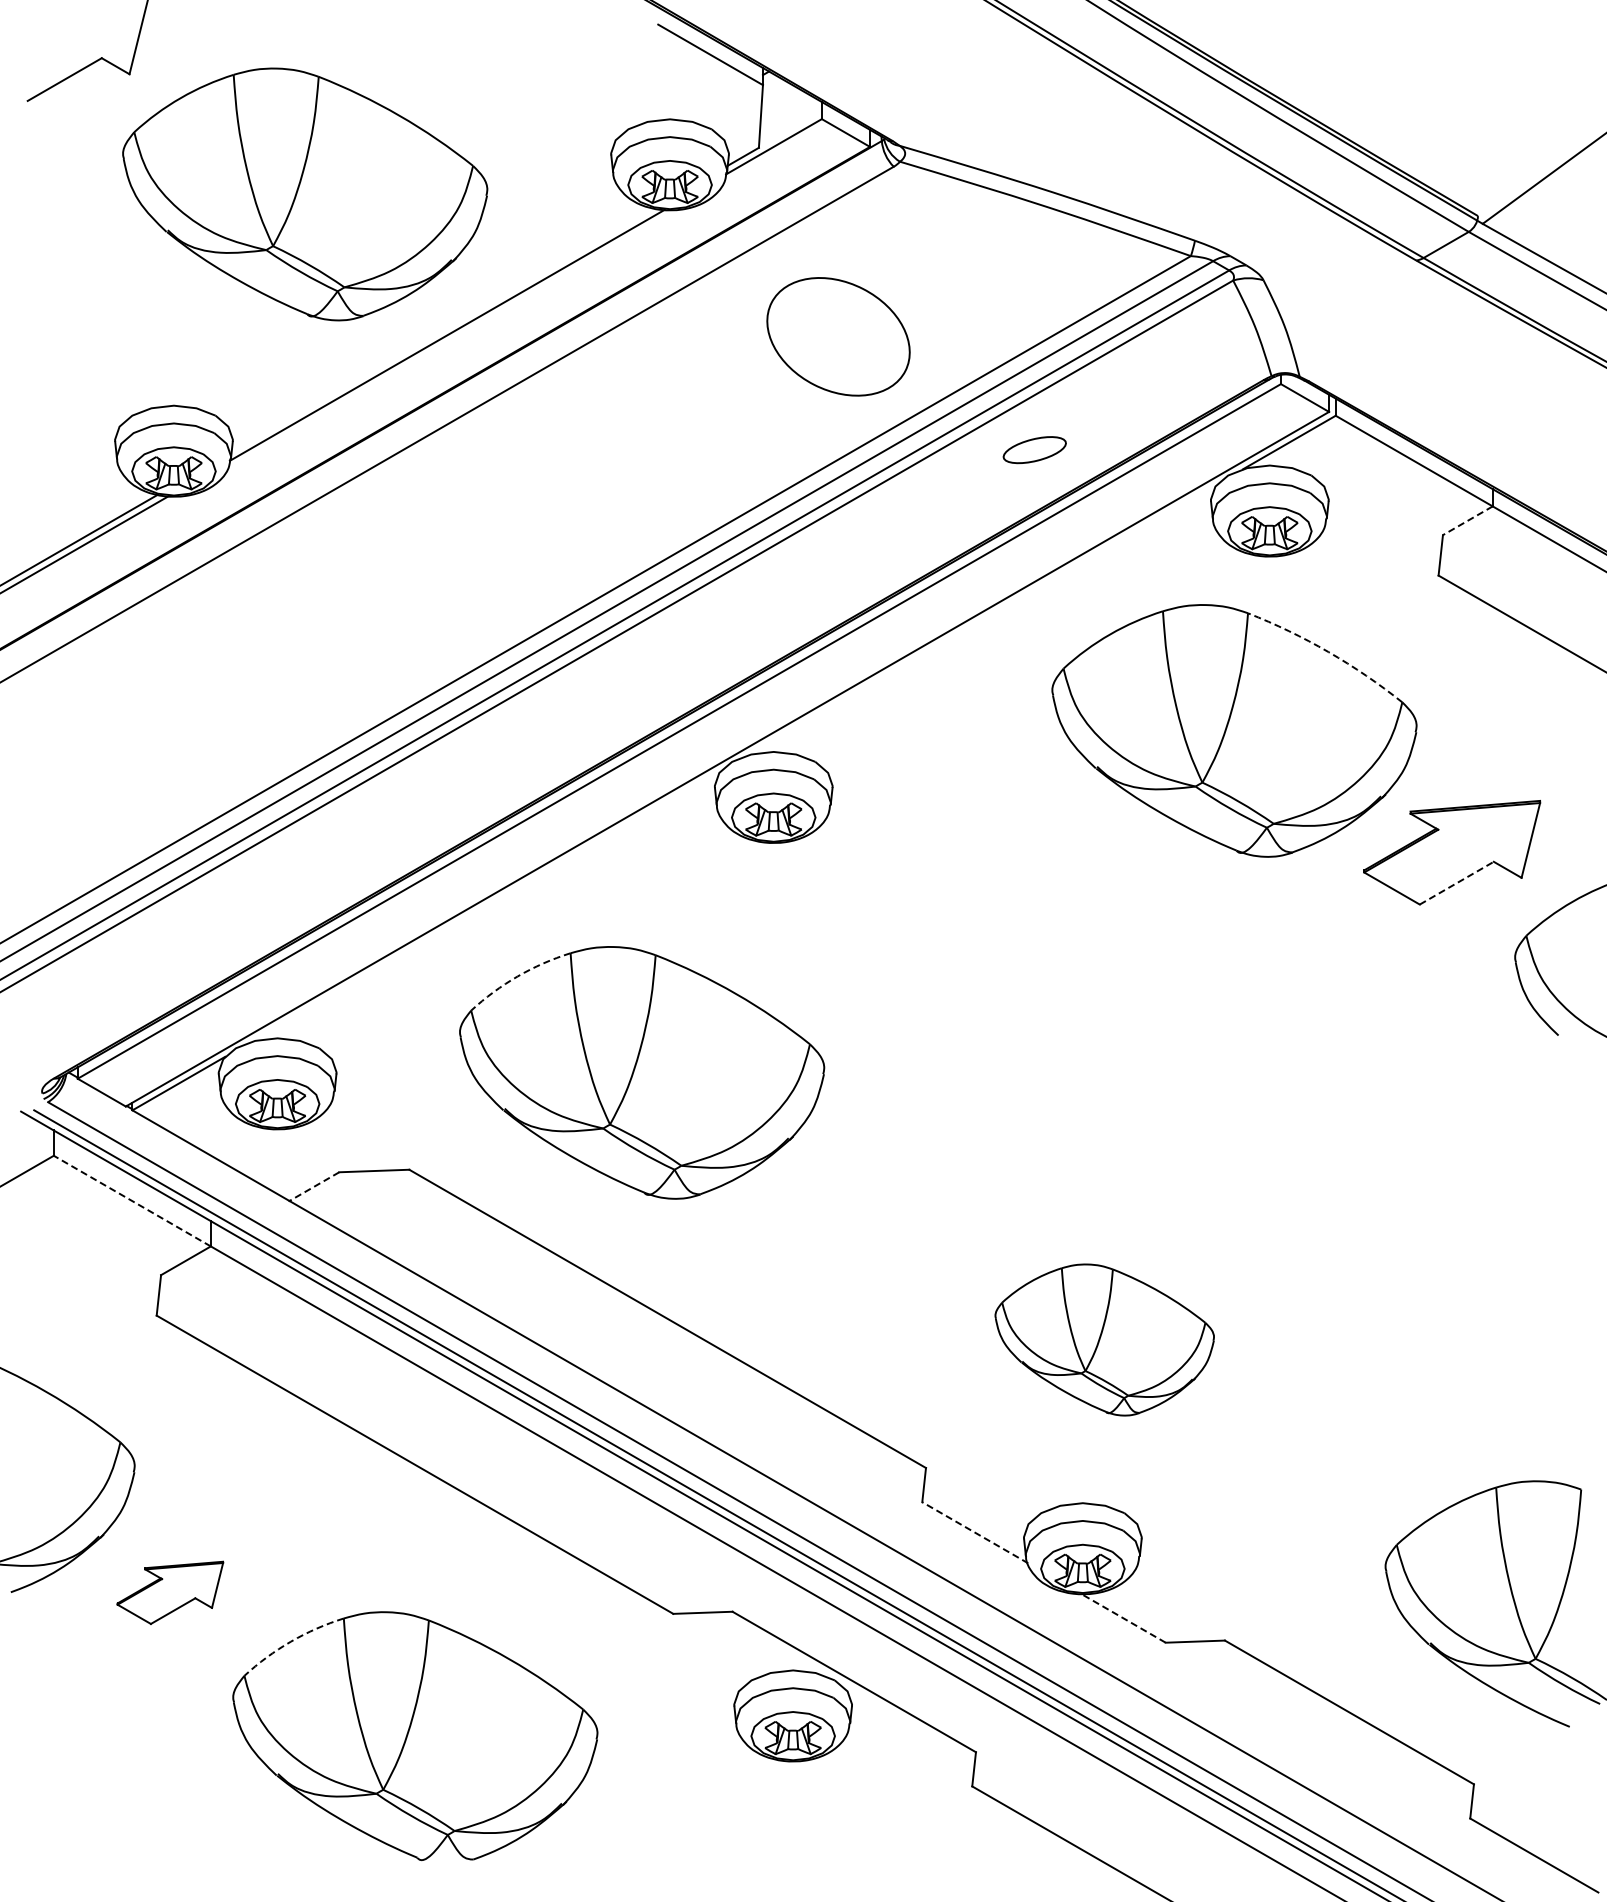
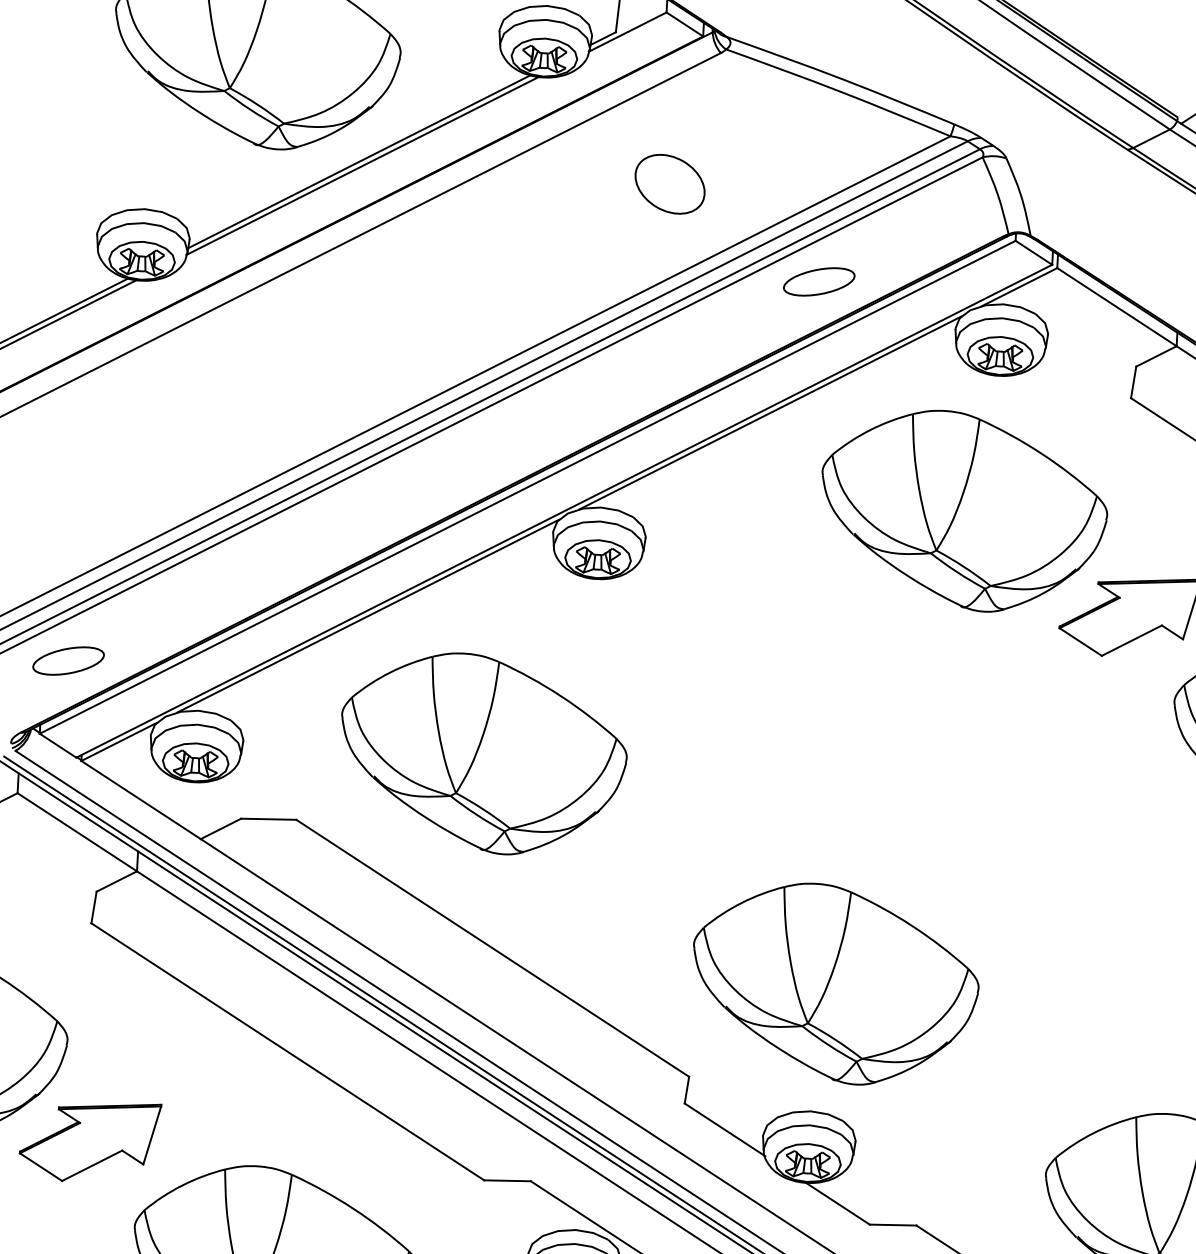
line: (442, 330) -> (359, 161), added
part: (838, 336) -> (670, 183), size x0.62
part: (1034, 449) -> (819, 281), size x1.43
line: (1467, 520) -> (1156, 356), dashed -> solid
line: (981, 619) -> (770, 412), added
arc: (1328, 652) -> (1041, 453), dashed -> solid
line: (1456, 883) -> (1131, 640), dashed -> solid
line: (485, 906) -> (367, 616), added
arc: (517, 976) -> (389, 672), dashed -> solid
part: (108, 984) -> (68, 661), added
line: (314, 1186) -> (221, 828), dashed -> solid
line: (132, 1201) -> (77, 832), dashed -> solid
part: (1104, 1339) -> (835, 983), size x1.67
line: (974, 1532) -> (724, 1129), dashed -> solid
part: (170, 1592) -> (90, 1141), size x1.67
line: (1122, 1617) -> (836, 1202), dashed -> solid
arc: (290, 1641) -> (182, 1185), dashed -> solid

